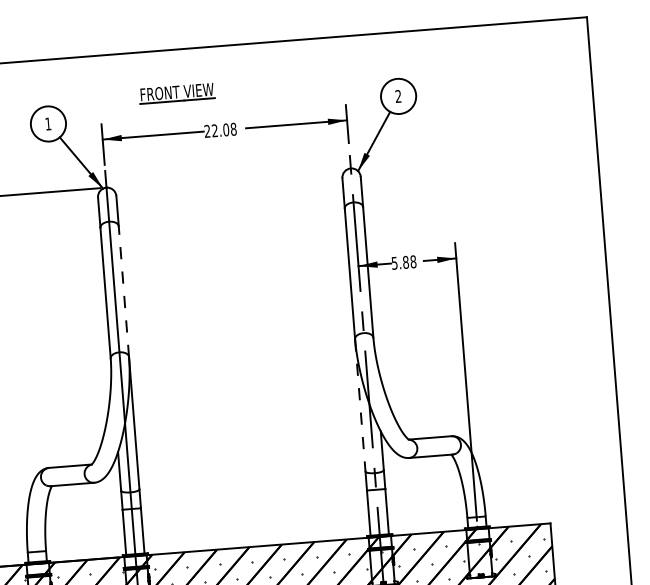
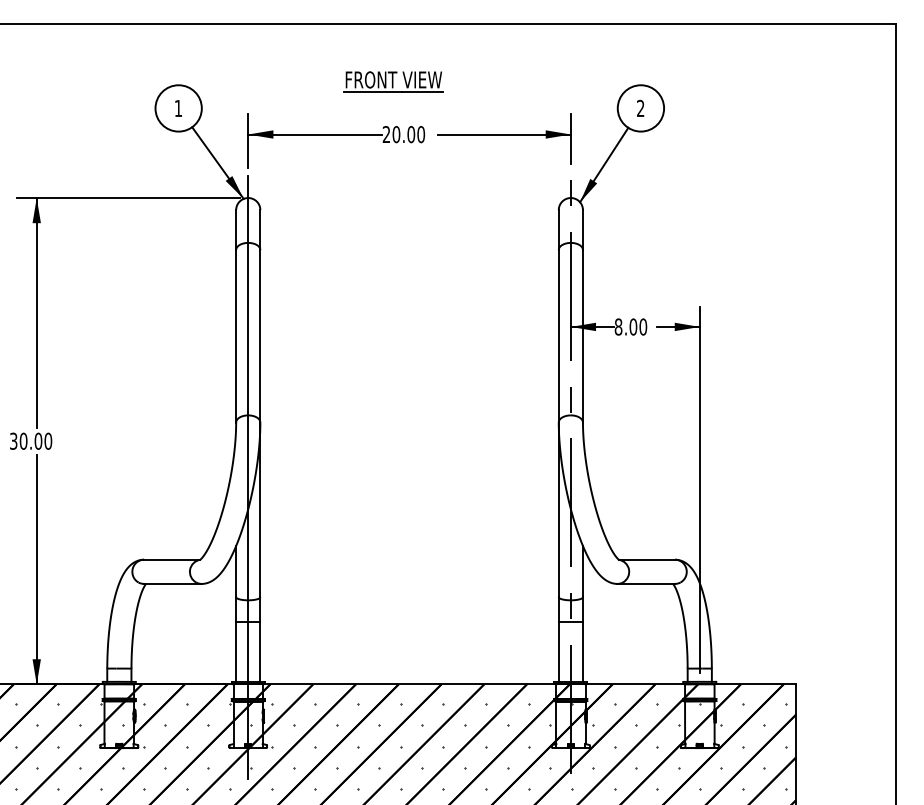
part: (177, 93) -> (393, 81), moved
text: (224, 130) -> (408, 134), 22.08 -> 20.00
text: (403, 262) -> (630, 326), 5.88 -> 8.00
line: (123, 291) -> (260, 335), dashed -> solid
line: (360, 405) -> (558, 510), dashed -> solid

